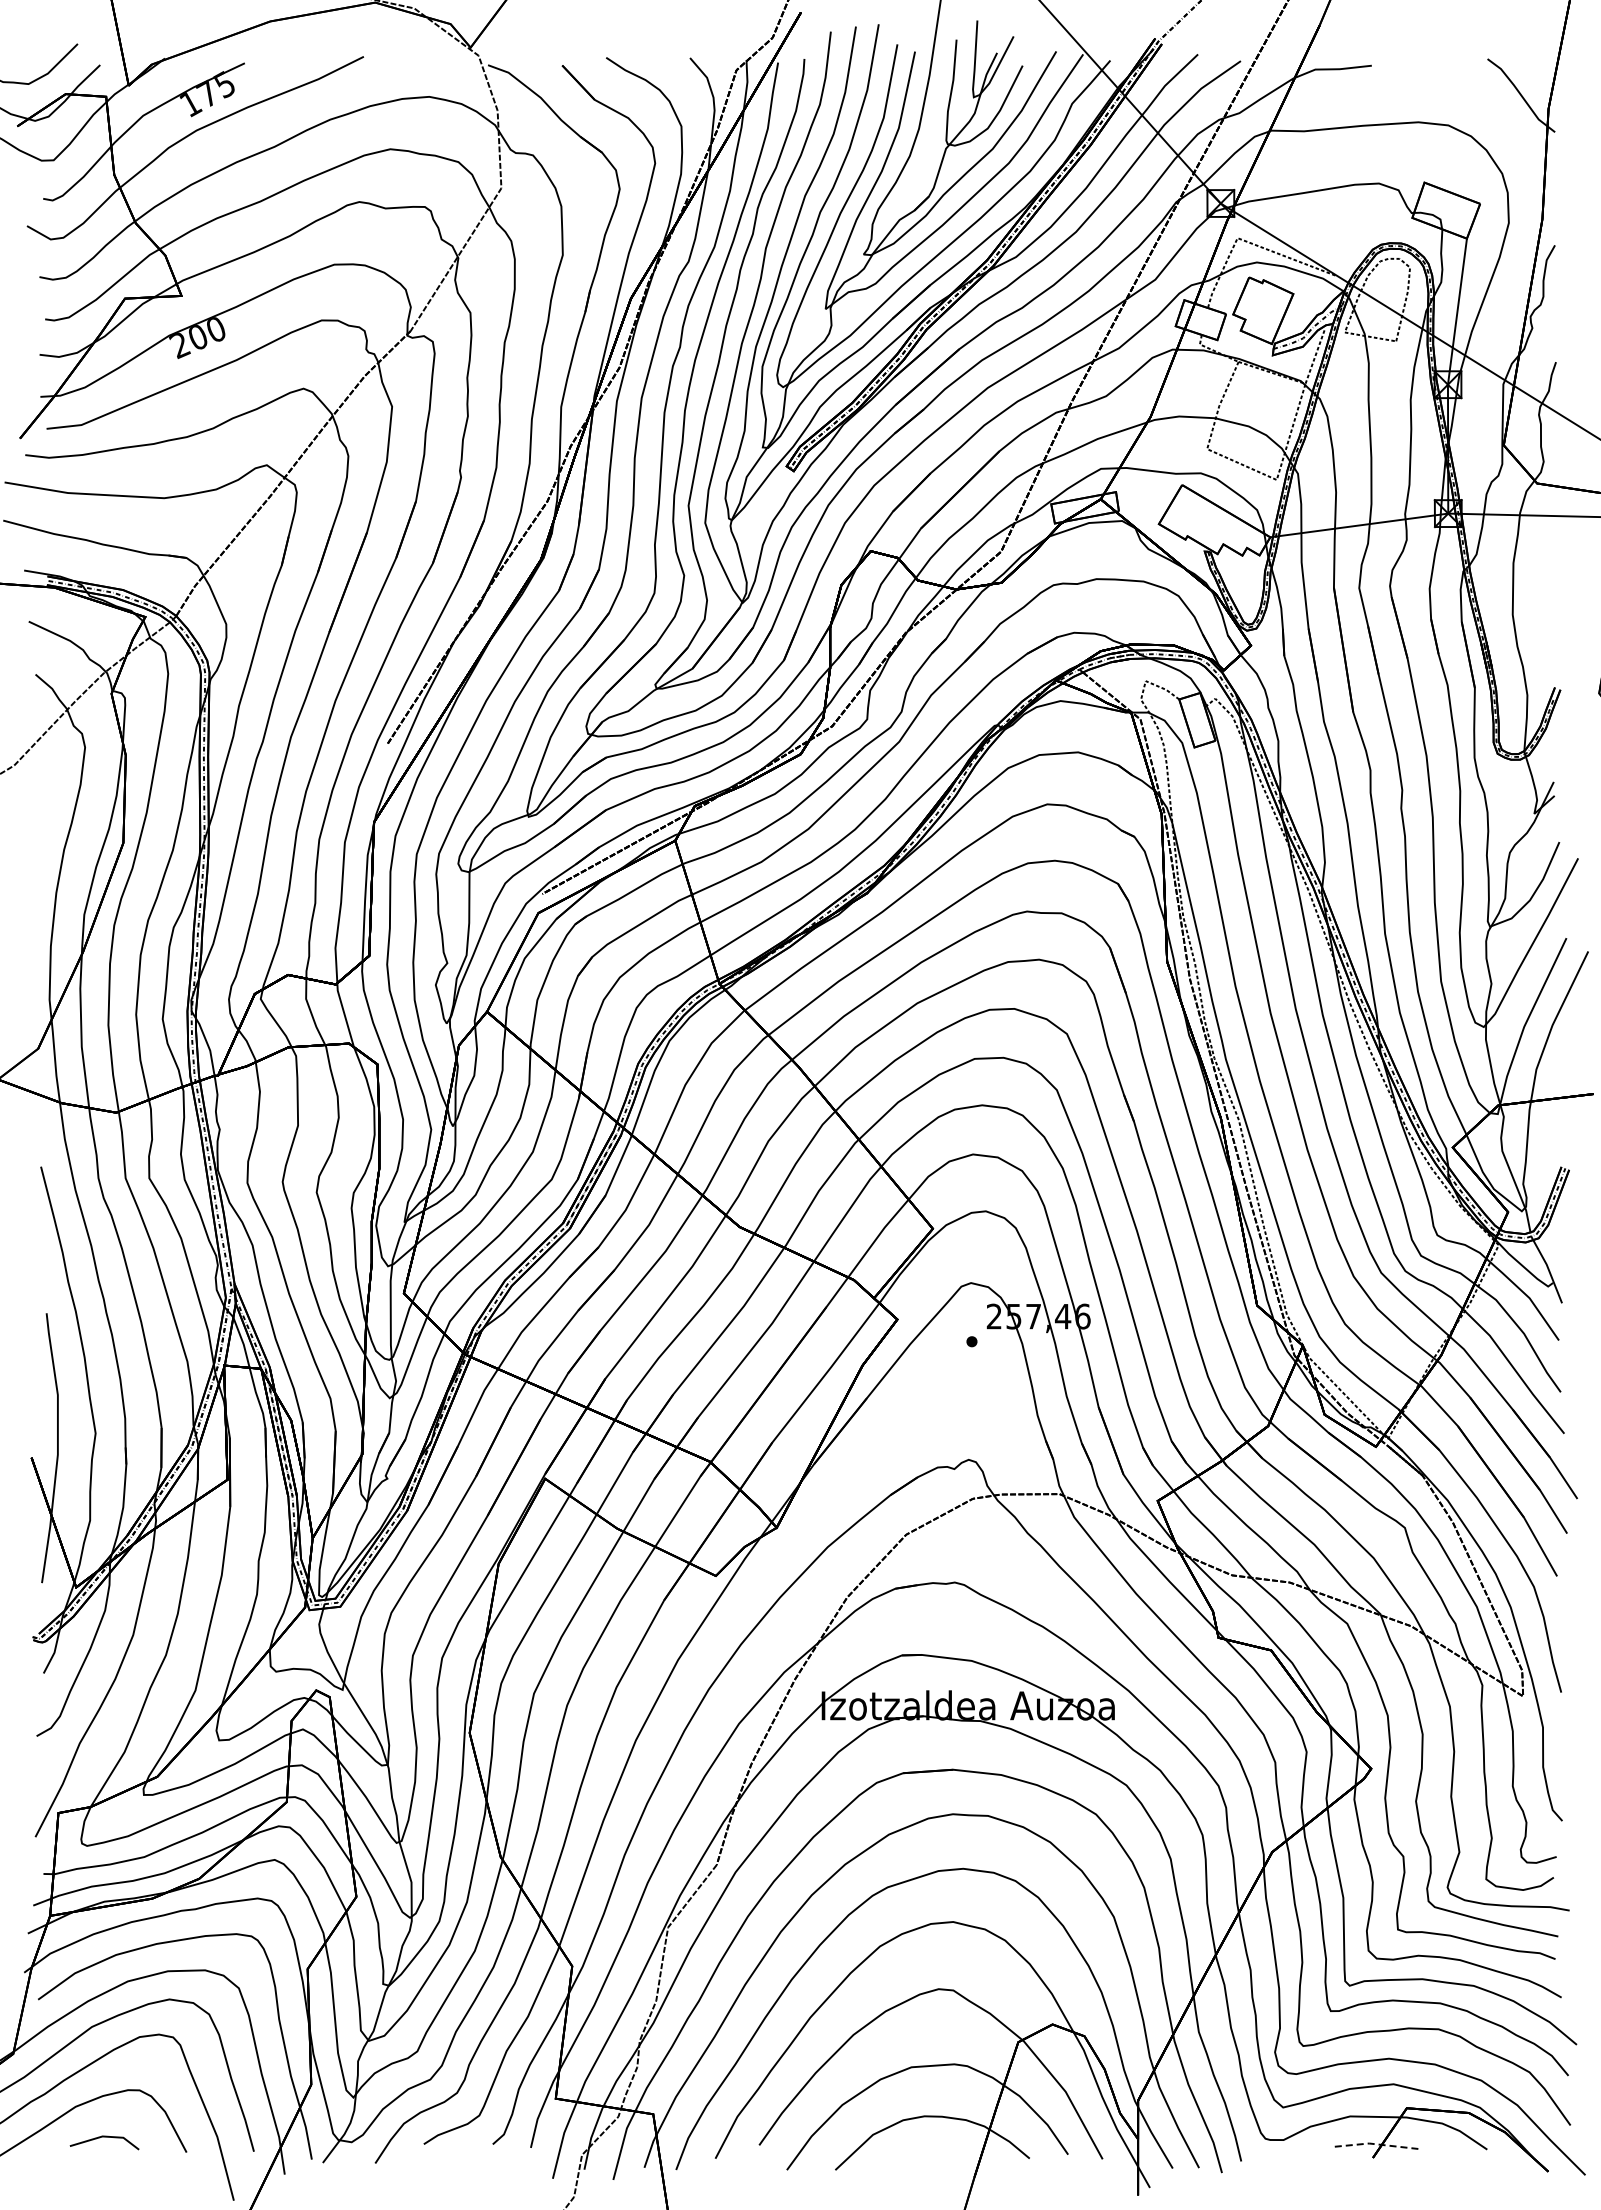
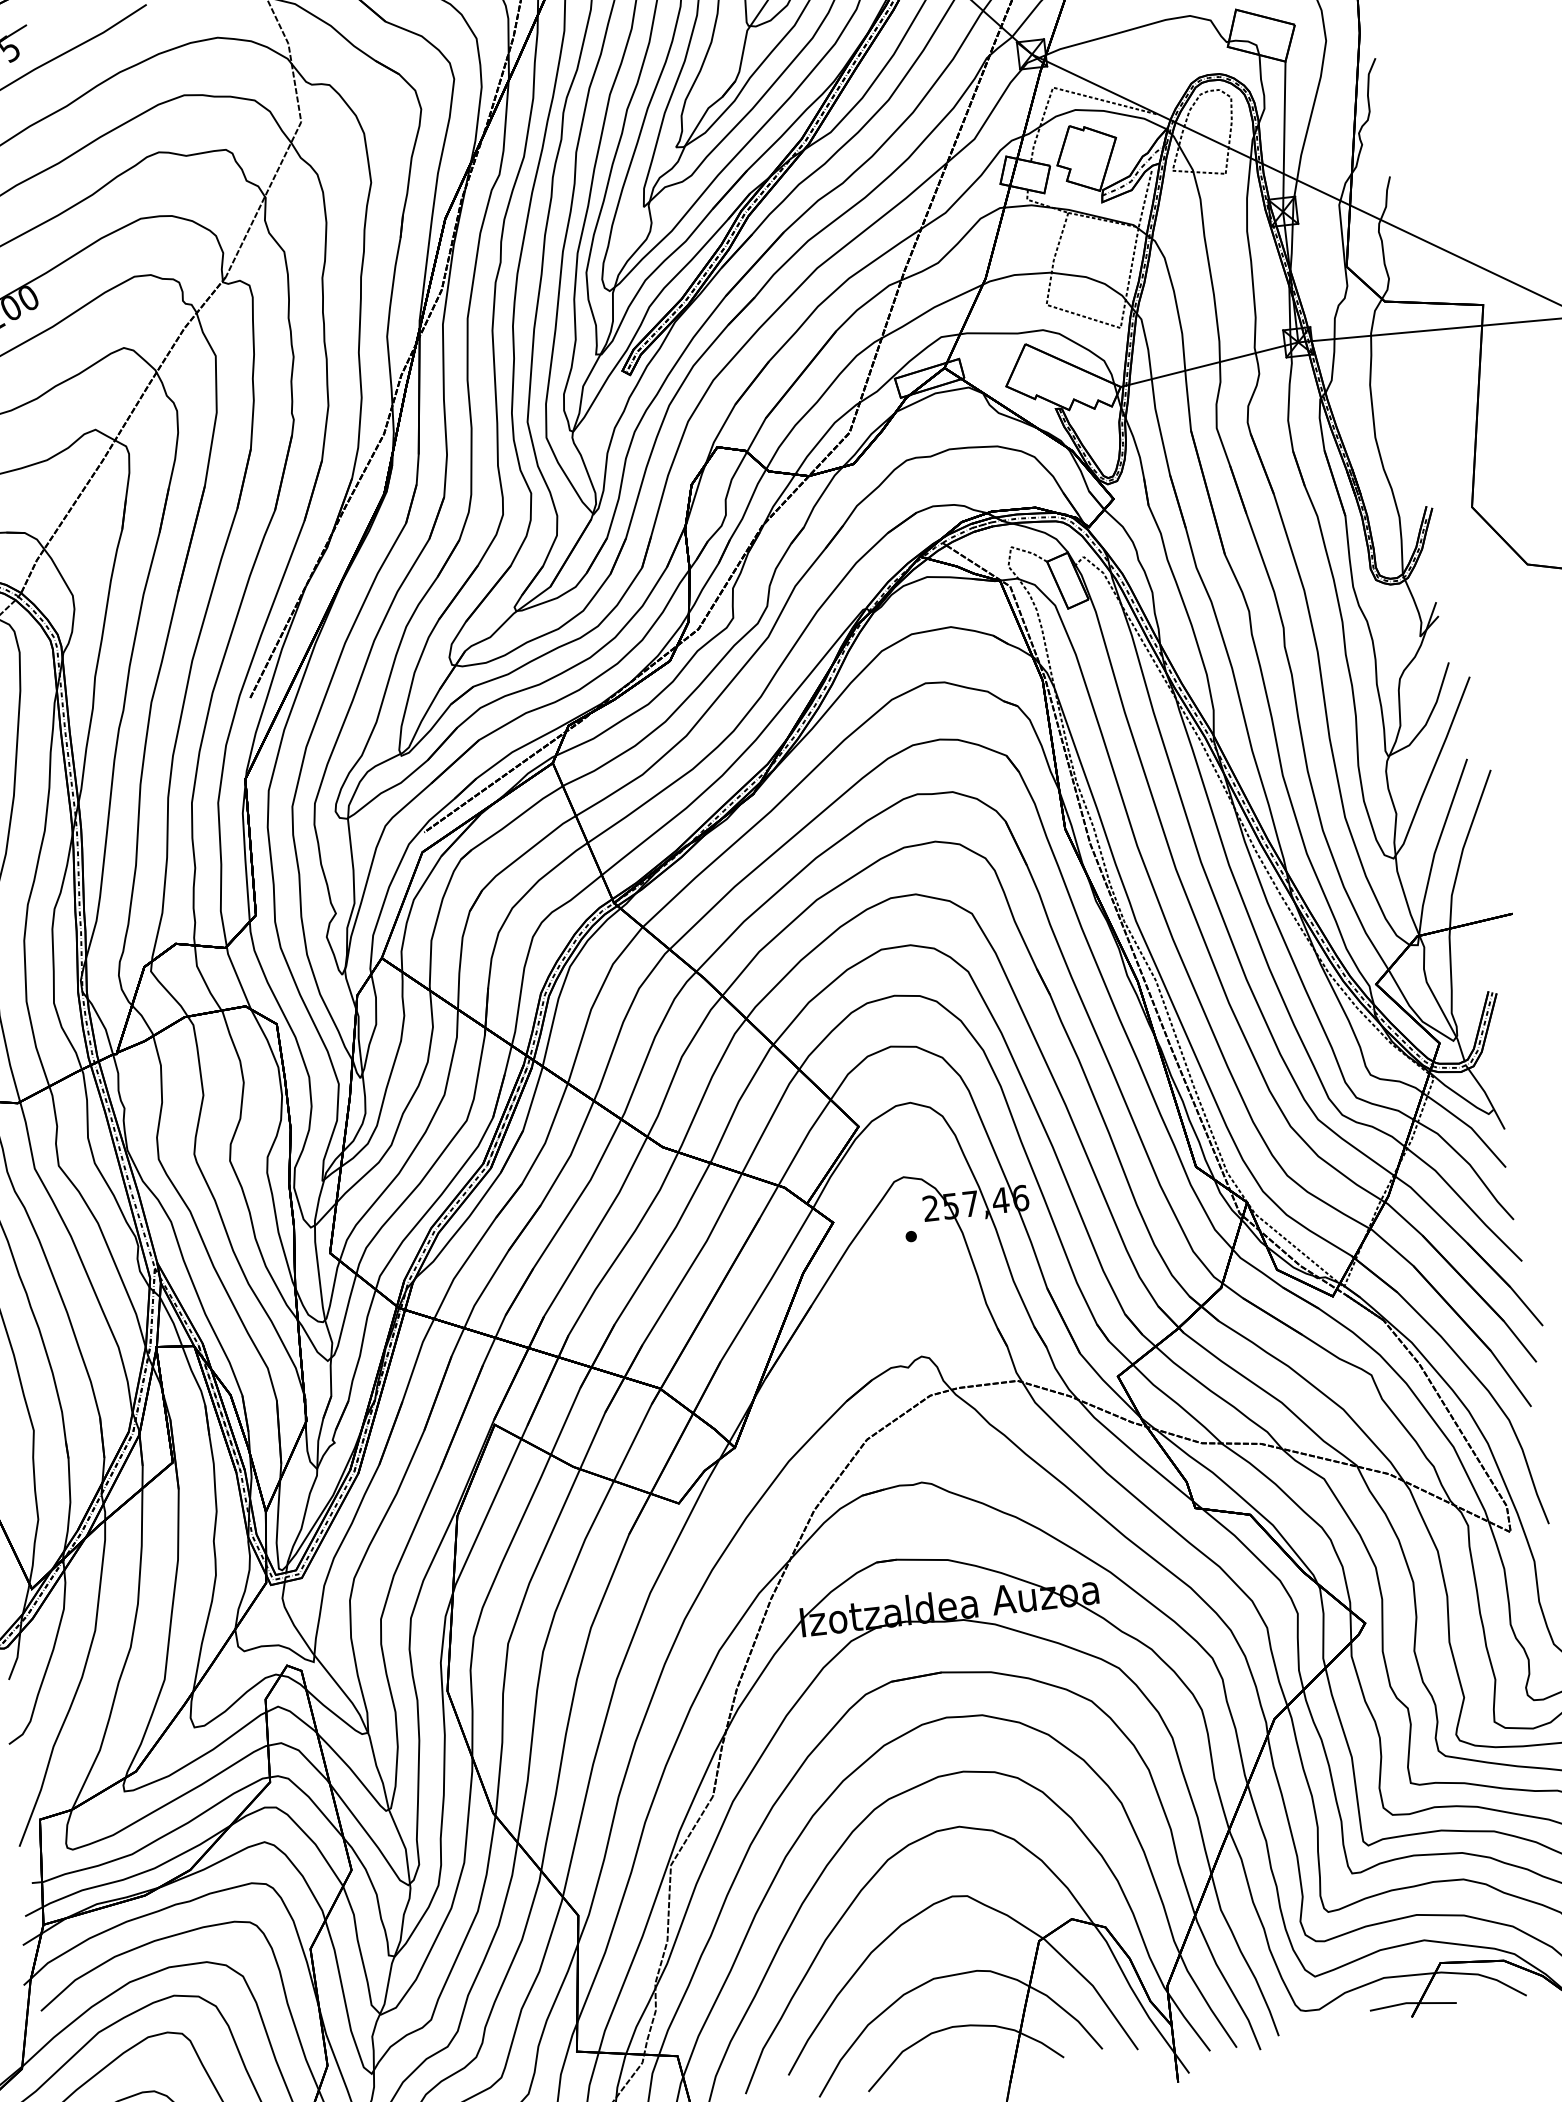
line: (1375, 2144) -> (1412, 2003), dashed -> solid

